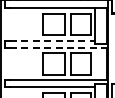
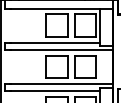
line: (53, 40) -> (56, 42), dashed -> solid
line: (58, 47) -> (61, 49), dashed -> solid

